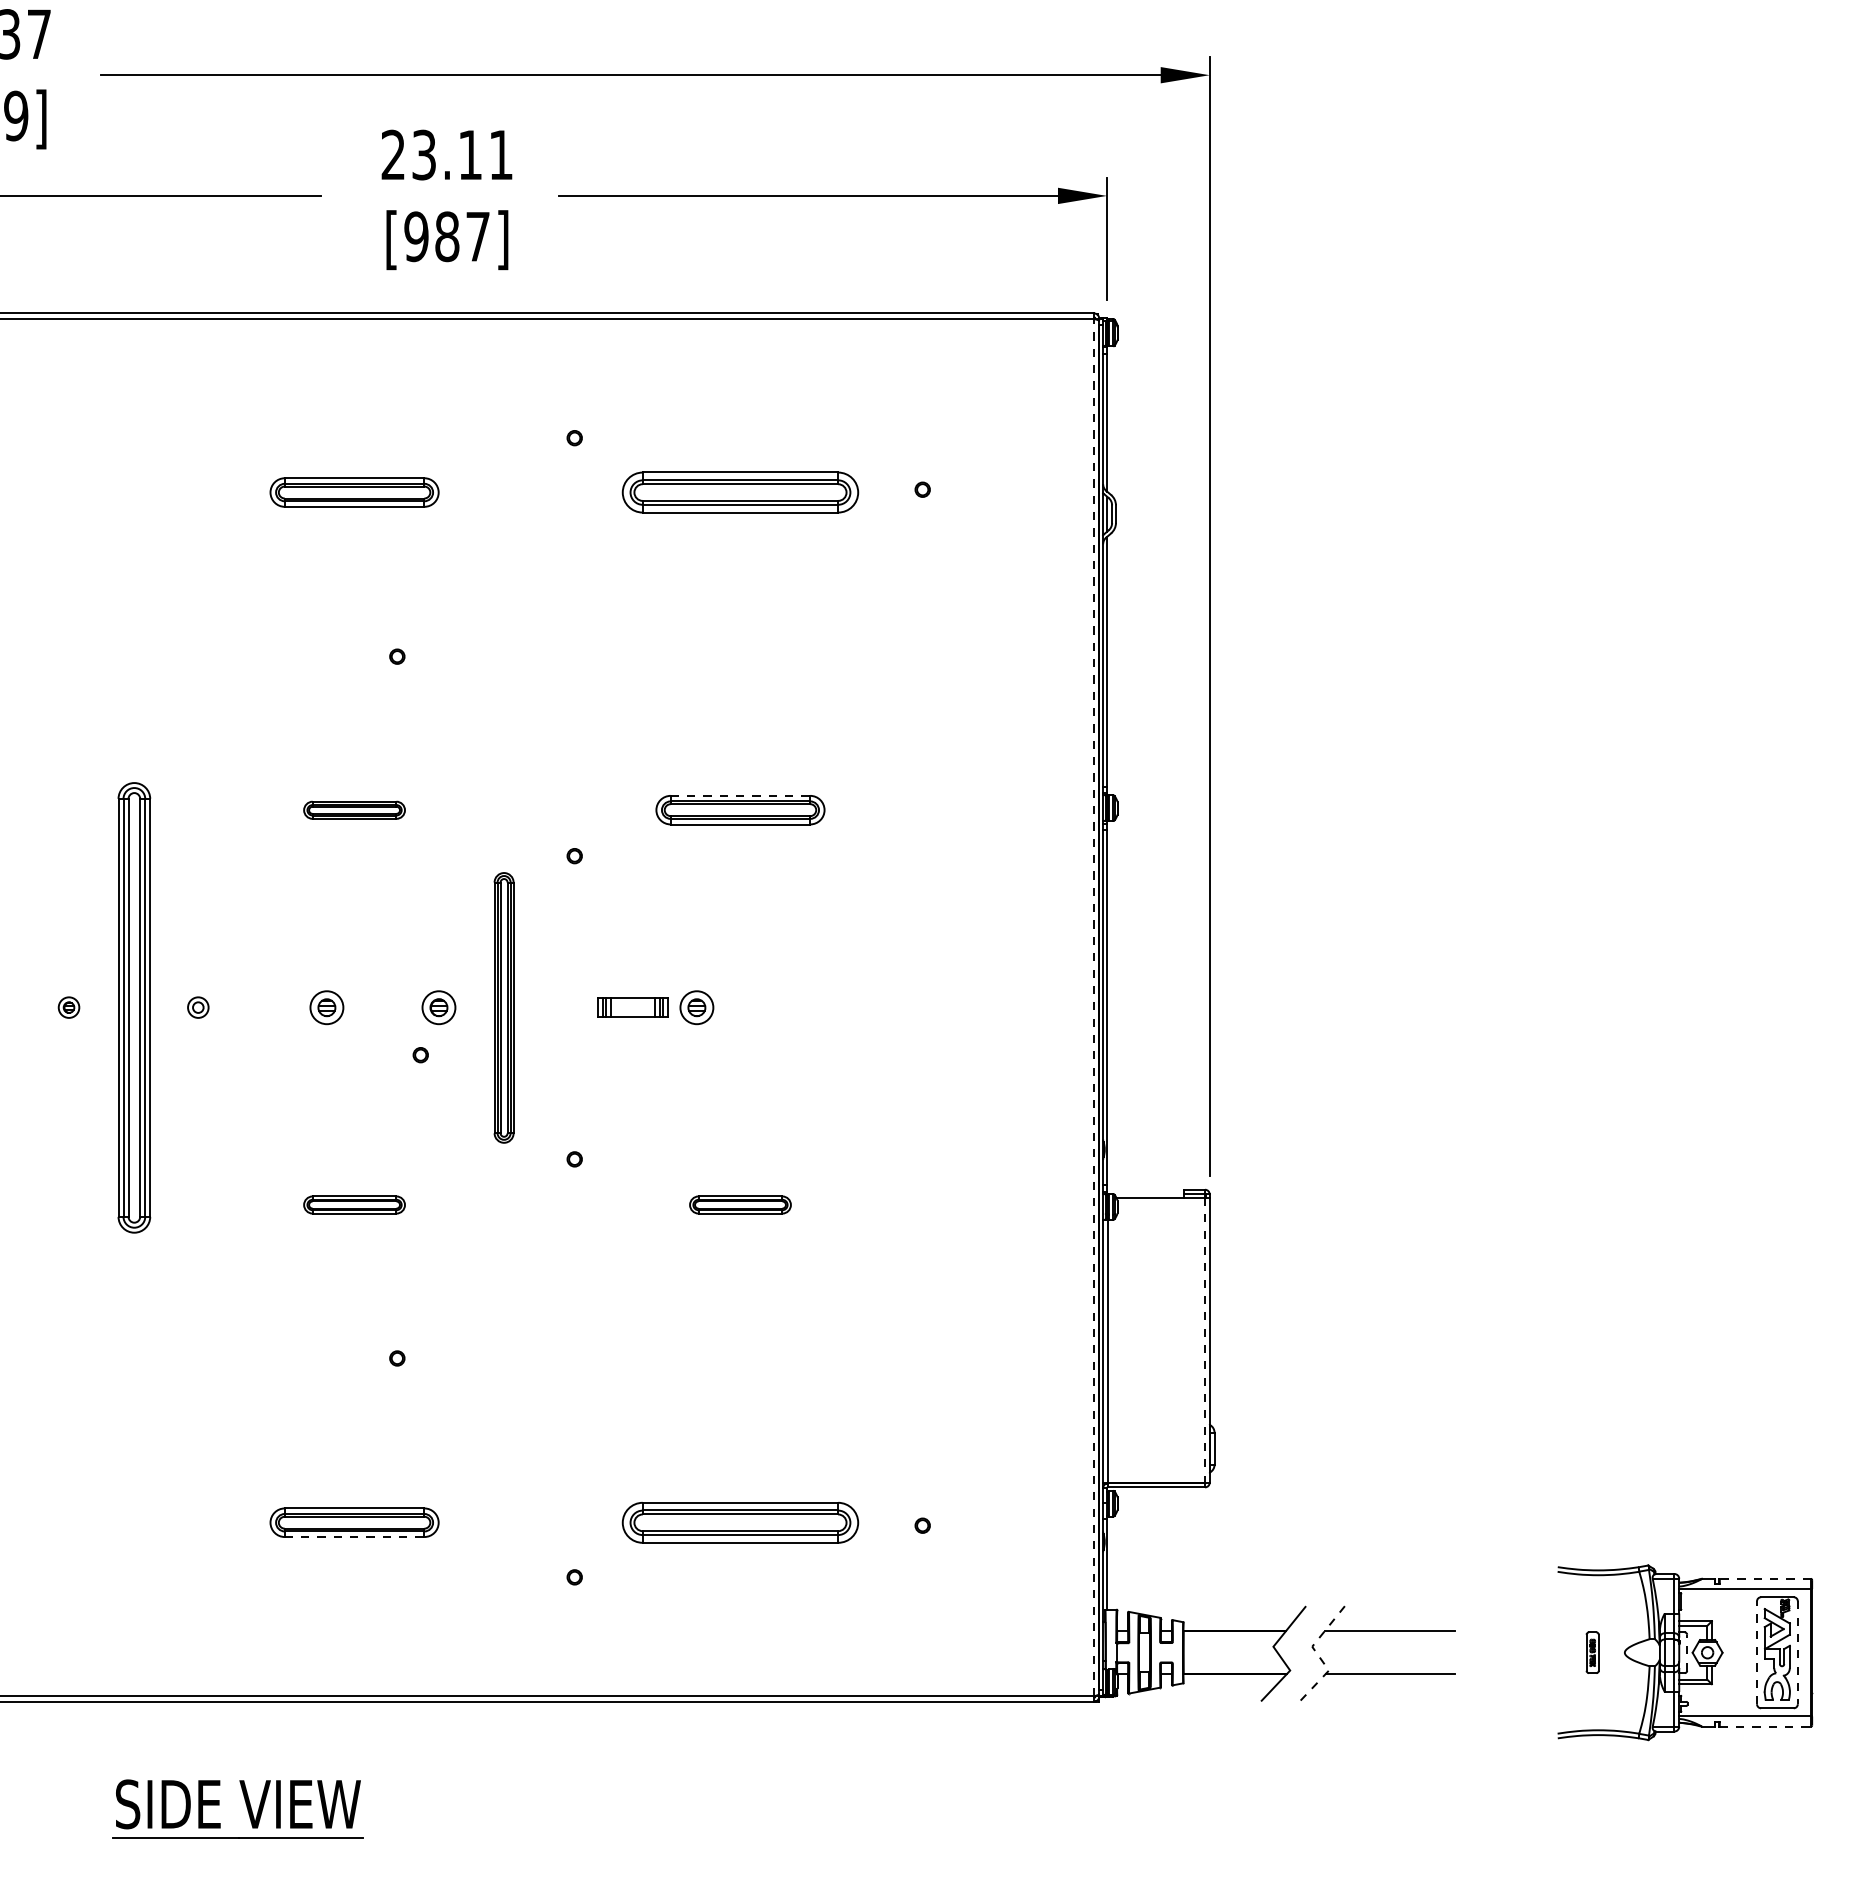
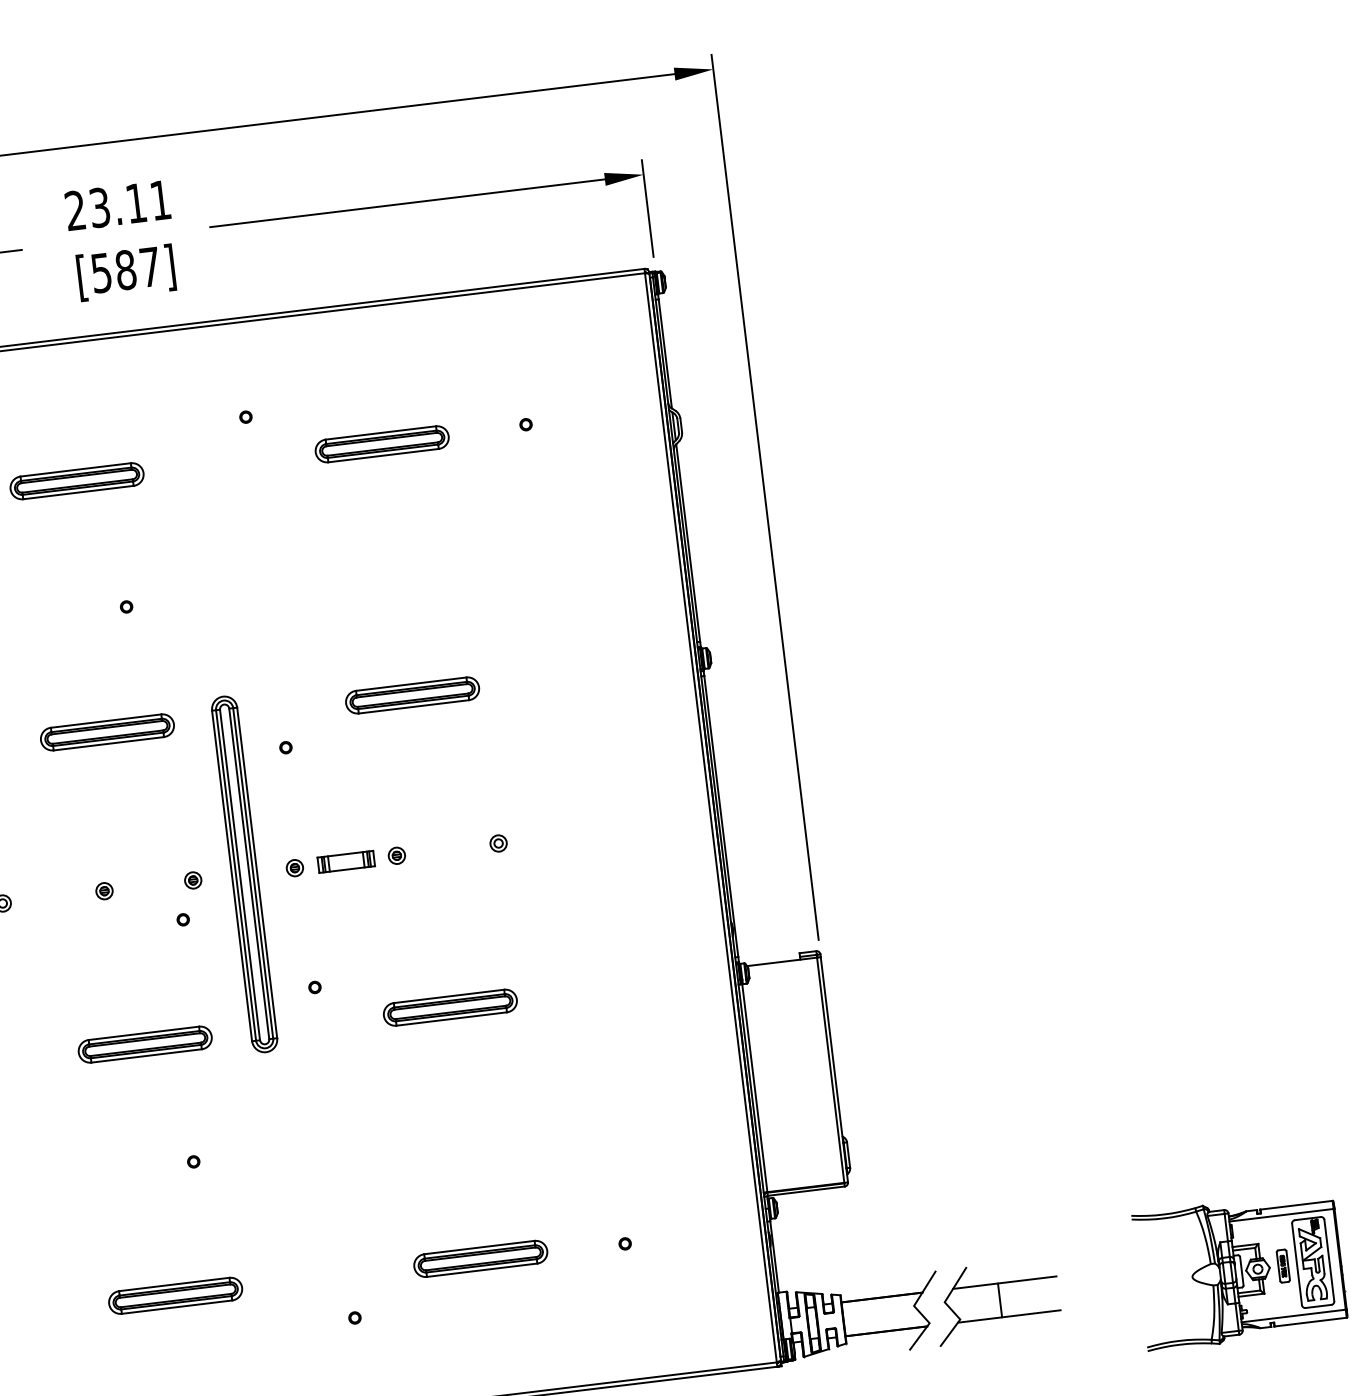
text: (416, 236) -> (101, 272), [987] -> [587]
part: (740, 492) -> (382, 444), size x0.71
line: (740, 795) -> (411, 683), dashed -> solid
part: (354, 810) -> (107, 732), size x1.67
part: (326, 1007) -> (104, 891), size x0.62
part: (439, 1007) -> (193, 880), size x0.62
part: (503, 1007) -> (244, 874), size x1.67
part: (567, 1007) -> (294, 868), added
part: (696, 1007) -> (396, 855), size x0.62
part: (825, 1007) -> (498, 843), added
line: (1093, 1007) -> (710, 817), dashed -> solid
part: (354, 1204) -> (145, 1044), size x1.67
part: (740, 1204) -> (450, 1007), size x1.67
line: (1205, 1340) -> (831, 1070), dashed -> solid
part: (740, 1522) -> (480, 1258), size x0.71
line: (354, 1537) -> (177, 1307), dashed -> solid
line: (1765, 1578) -> (1296, 1204), dashed -> solid
line: (1381, 1652) -> (1000, 1300), added
part: (1592, 1652) -> (1283, 1265), moved
line: (1687, 1652) -> (1242, 1270), dashed -> solid
line: (1757, 1652) -> (1297, 1264), dashed -> solid
line: (1797, 1653) -> (1329, 1261), dashed -> solid
line: (1317, 1654) -> (949, 1307), dashed -> solid
line: (1765, 1726) -> (1310, 1321), dashed -> solid

